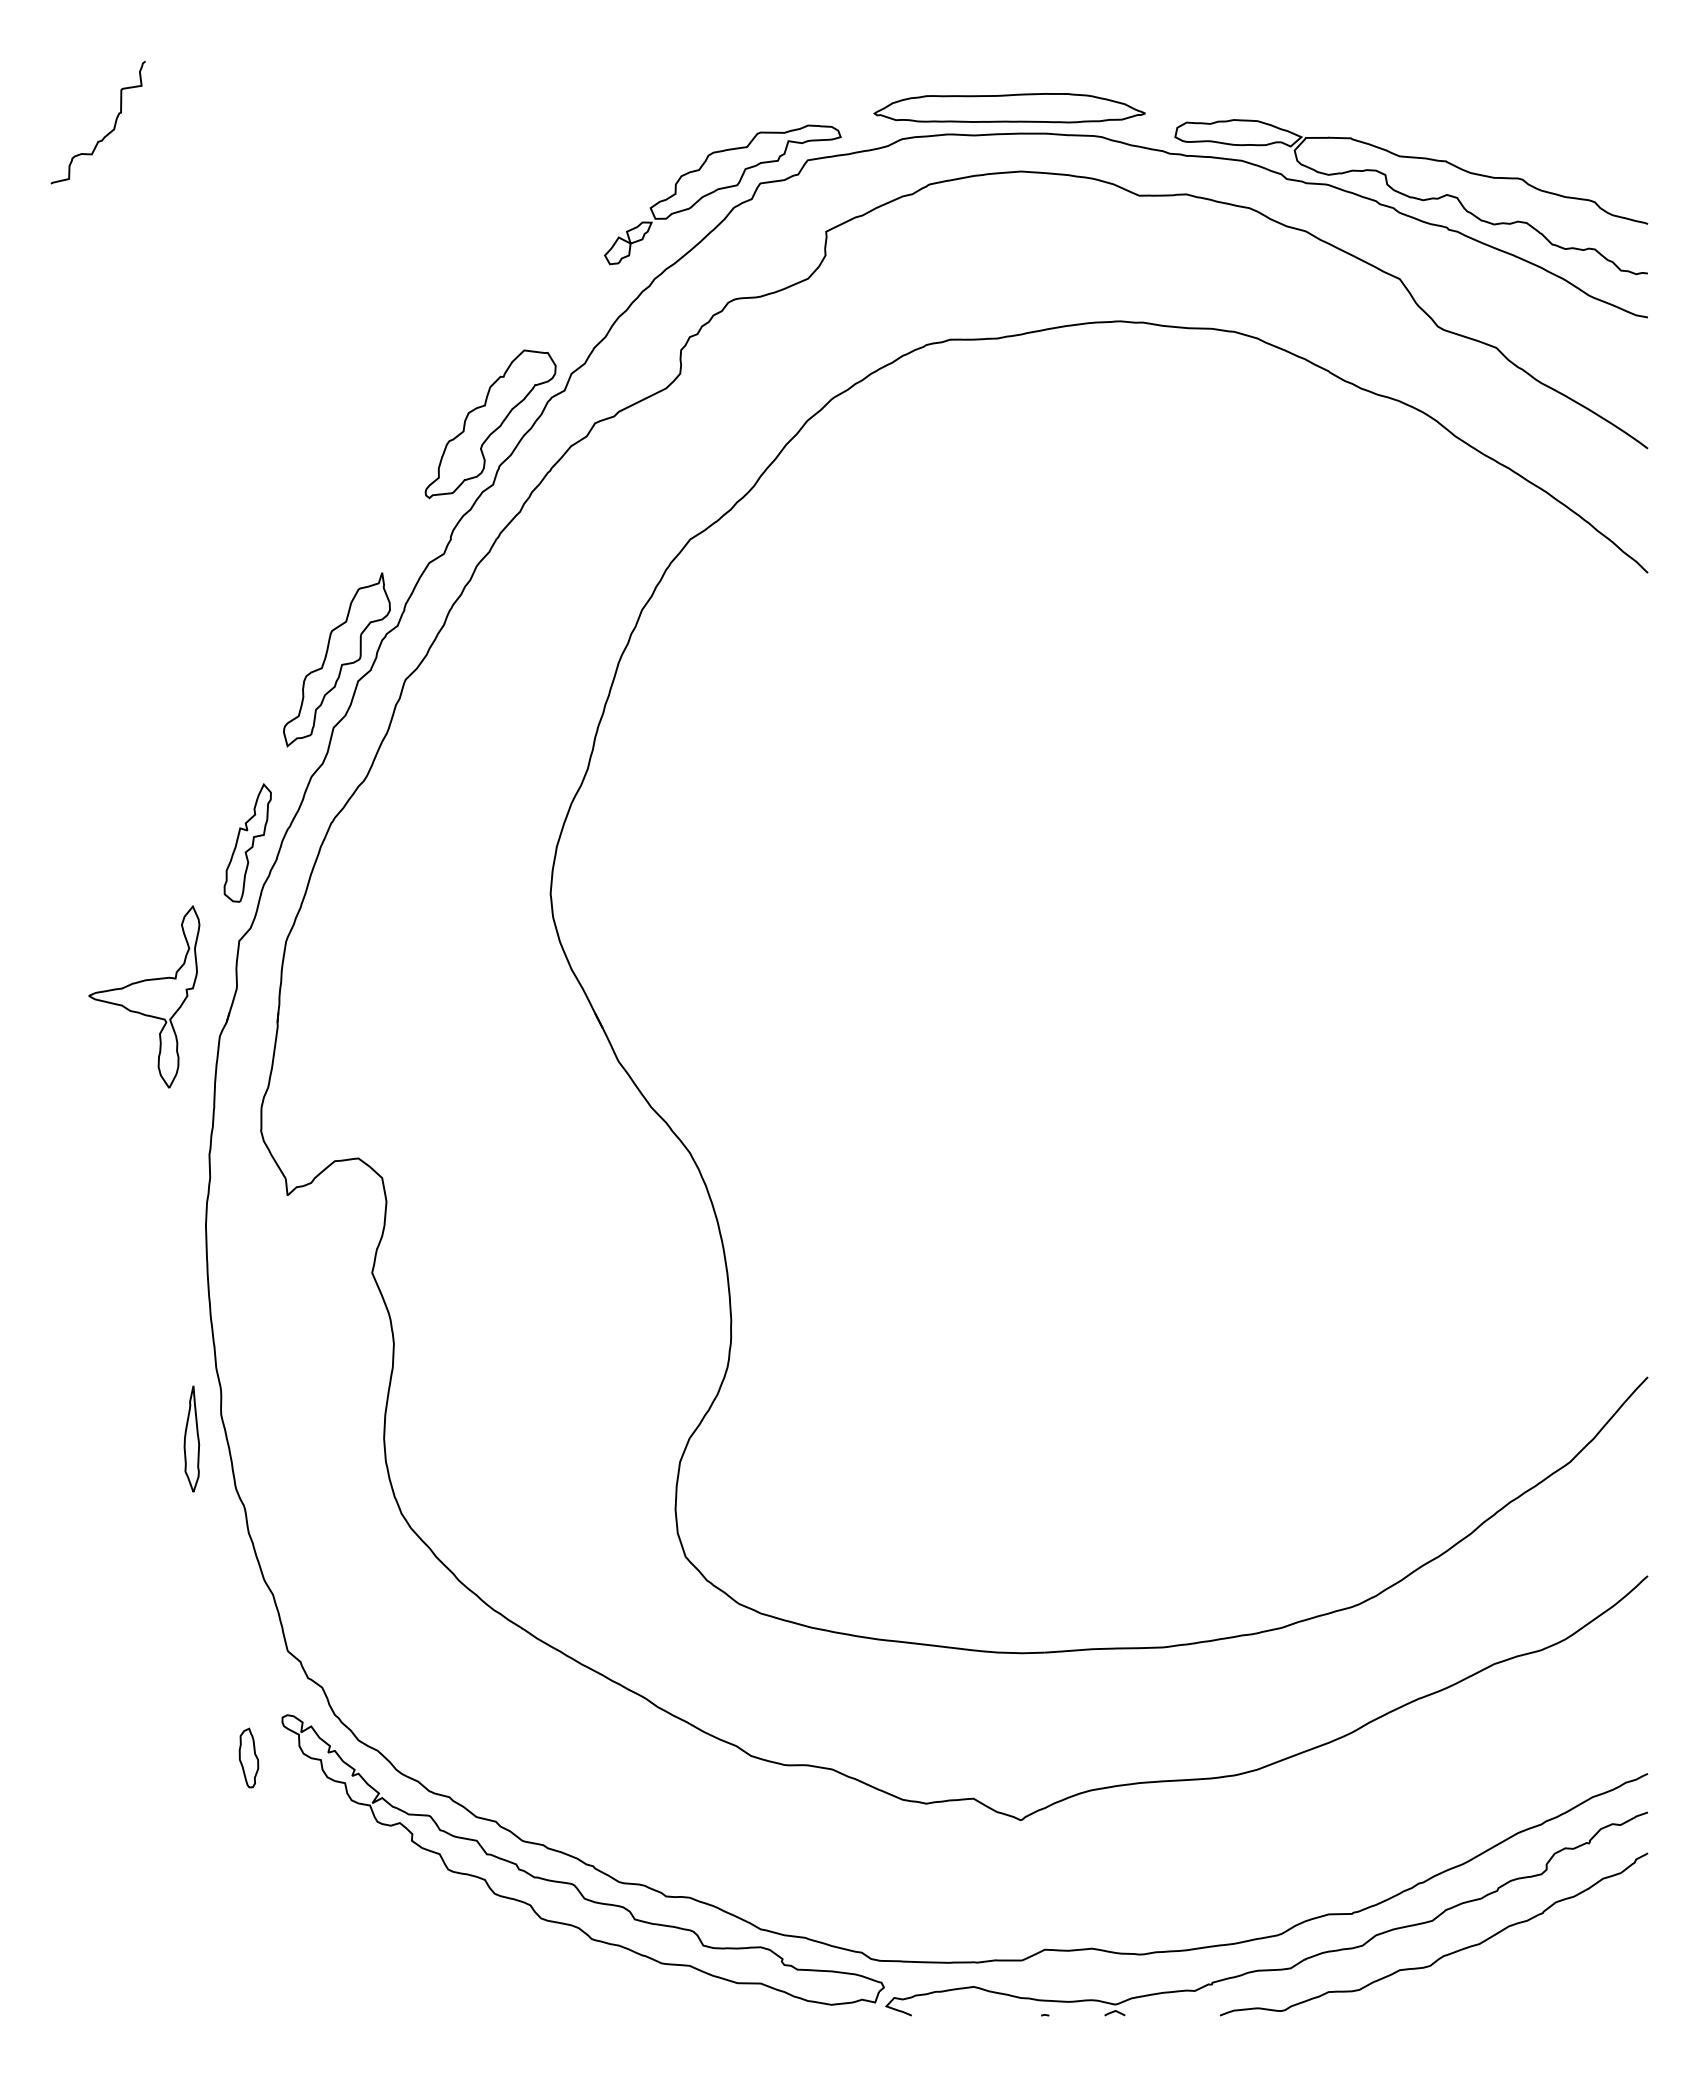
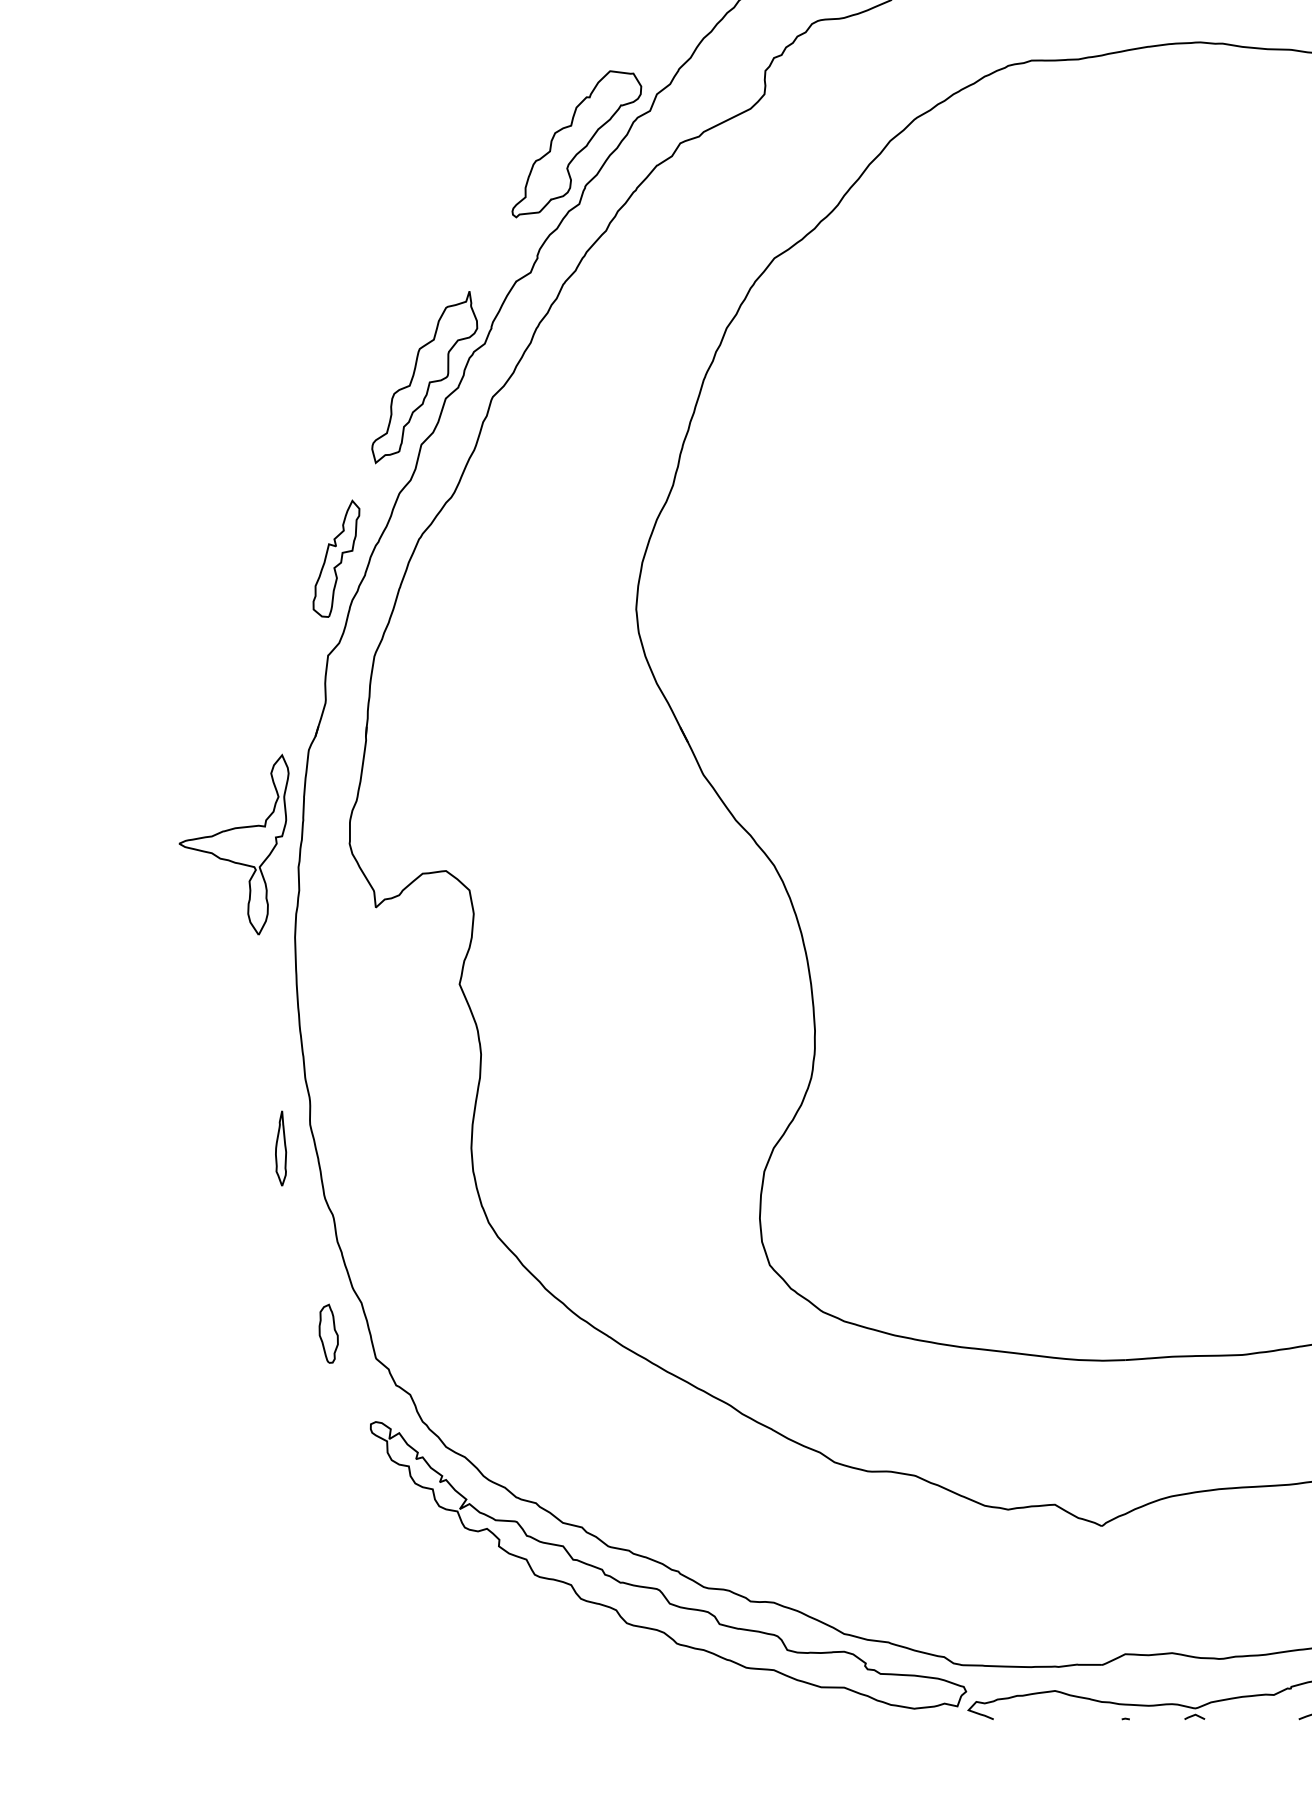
part: (144, 996) -> (234, 844), moved
part: (191, 1438) -> (280, 1148), size x0.71
part: (248, 1757) -> (328, 1333), moved

